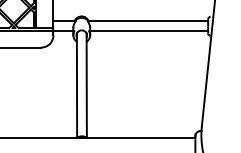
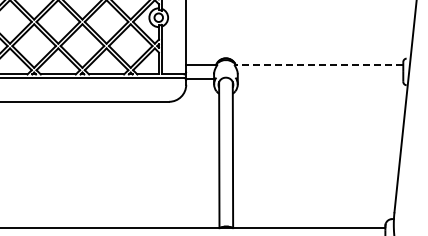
line: (147, 21) -> (318, 65), solid -> dashed
line: (149, 30) -> (320, 78), removed

